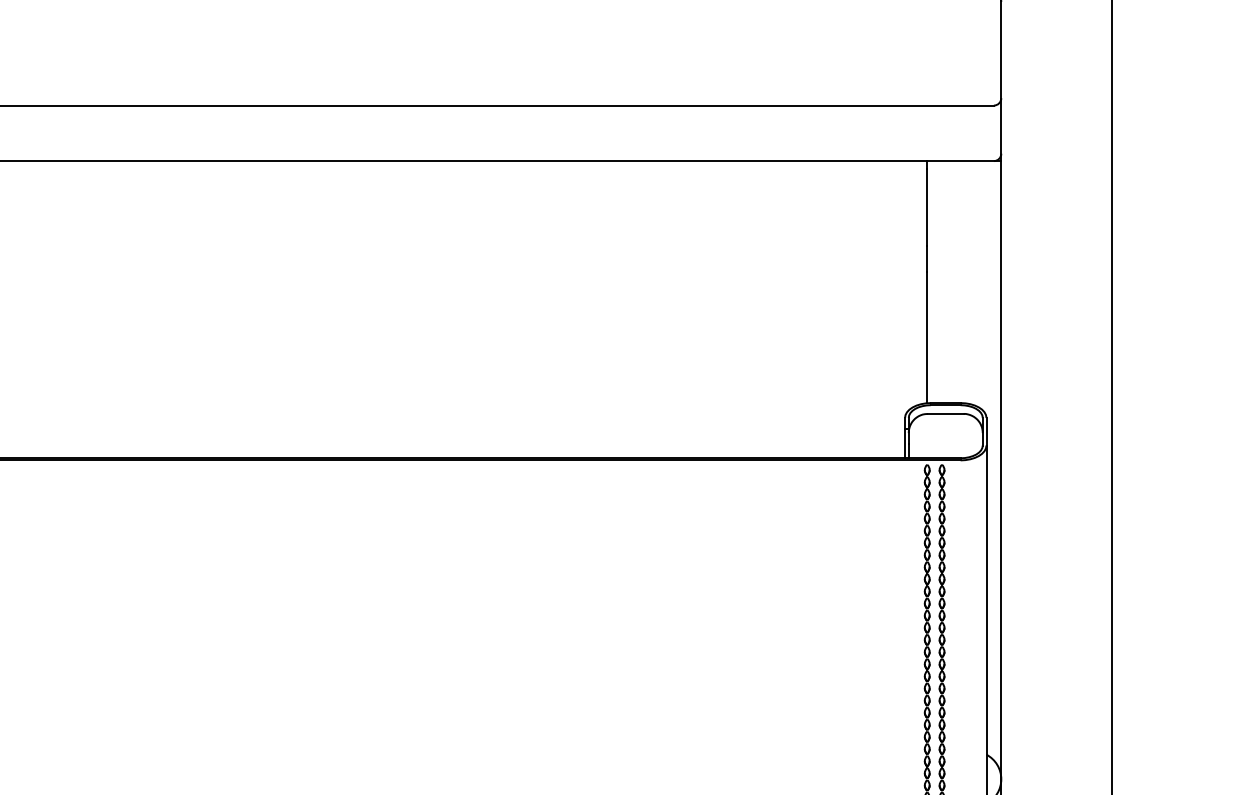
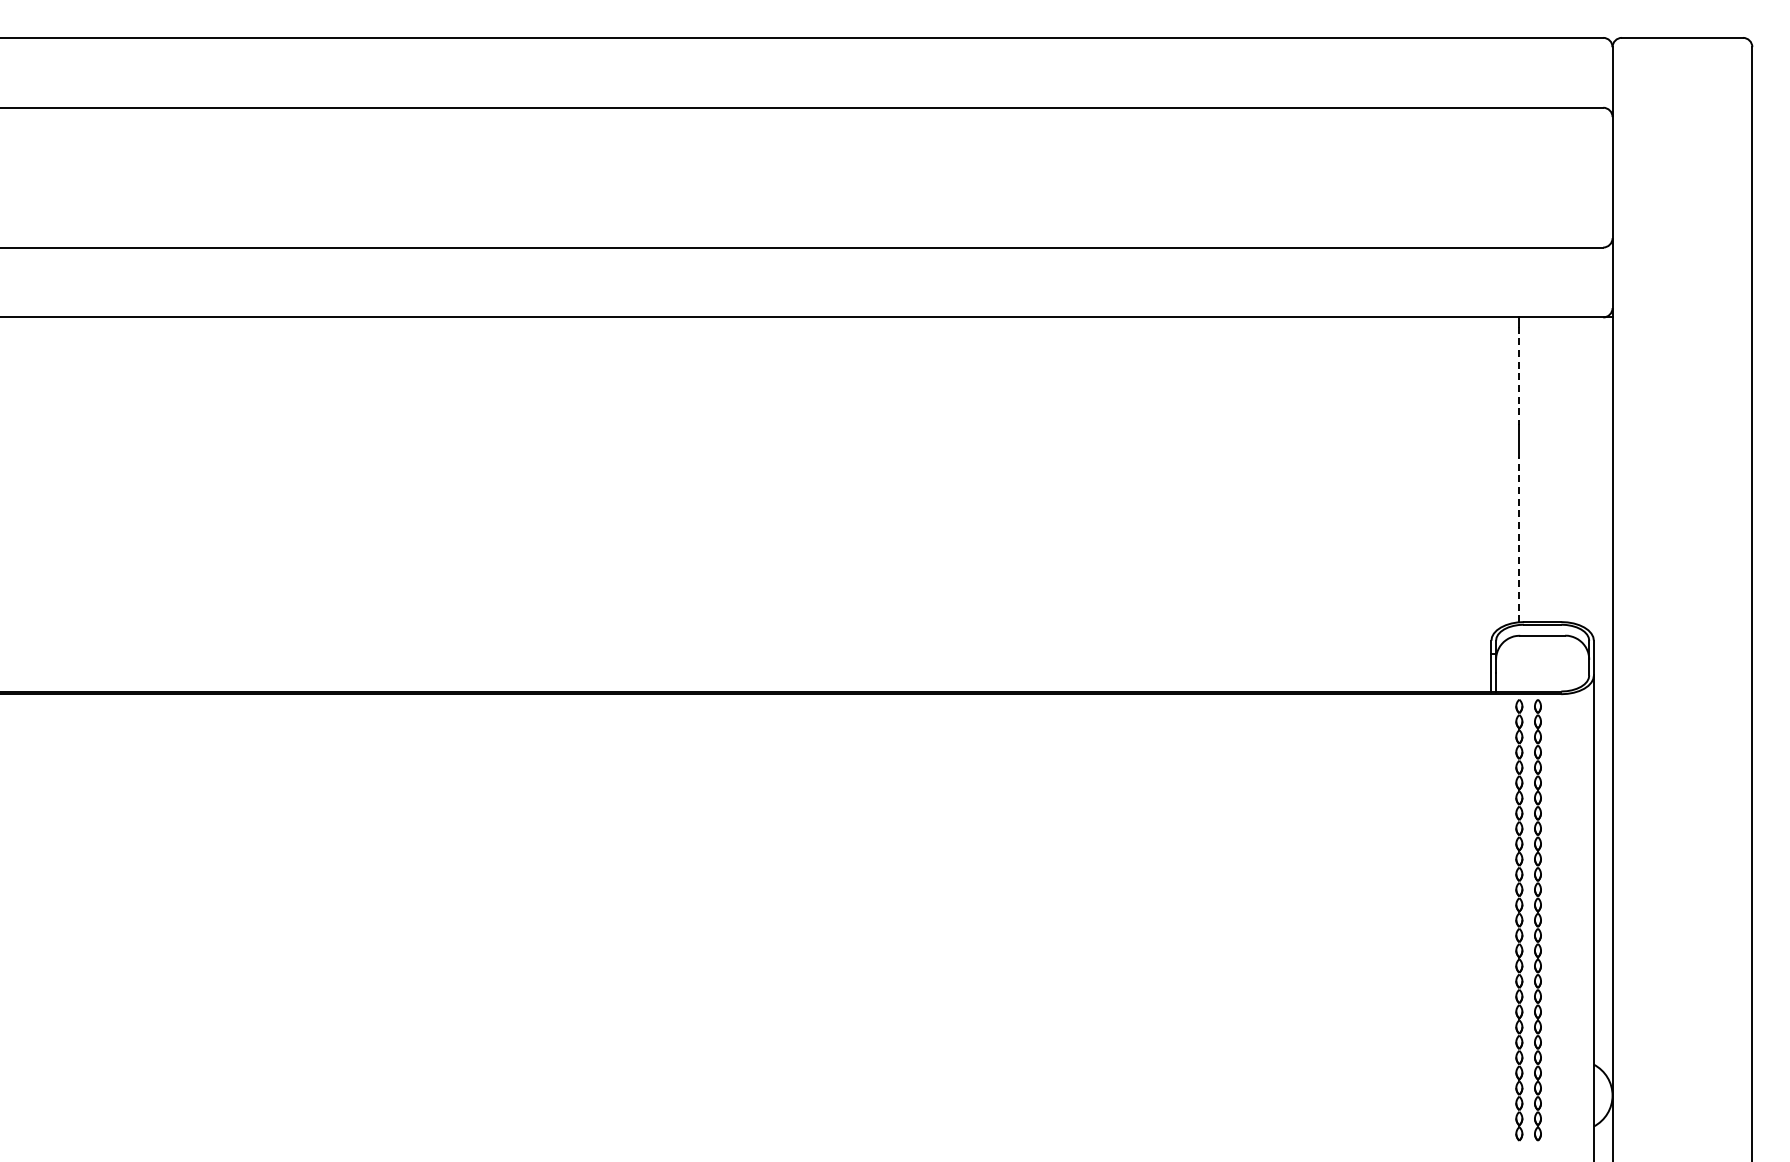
line: (927, 207) -> (1519, 375), solid -> dashed
line: (927, 337) -> (1519, 539), solid -> dashed

